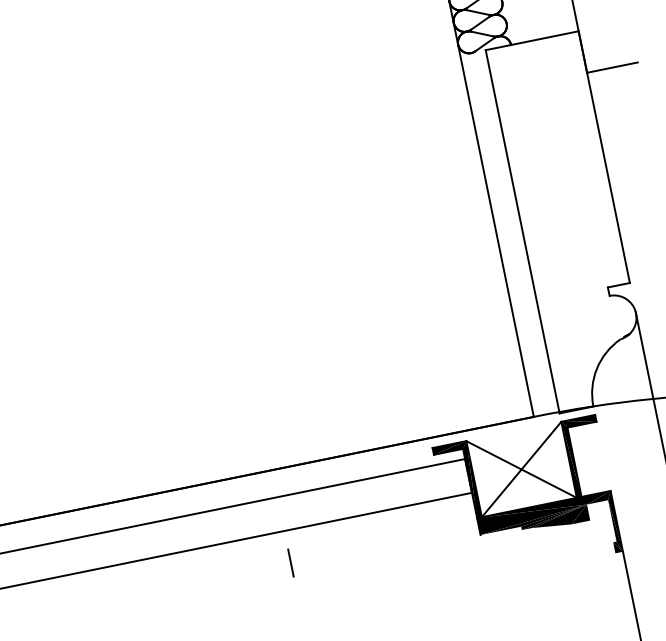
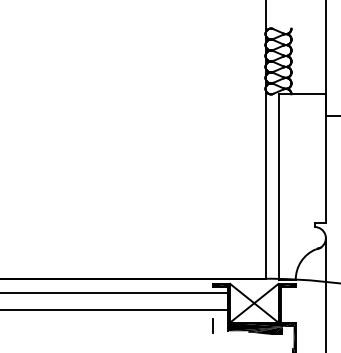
line: (289, 562) -> (212, 325), moved

